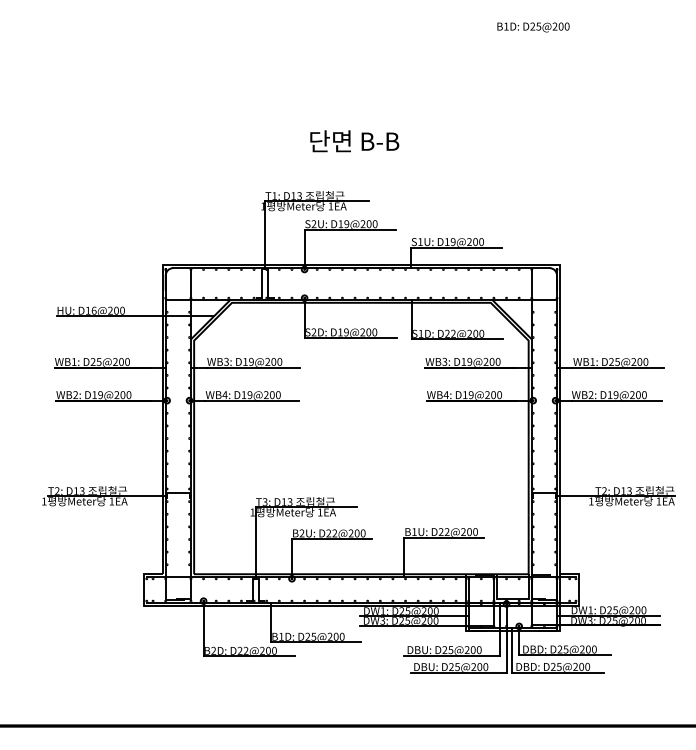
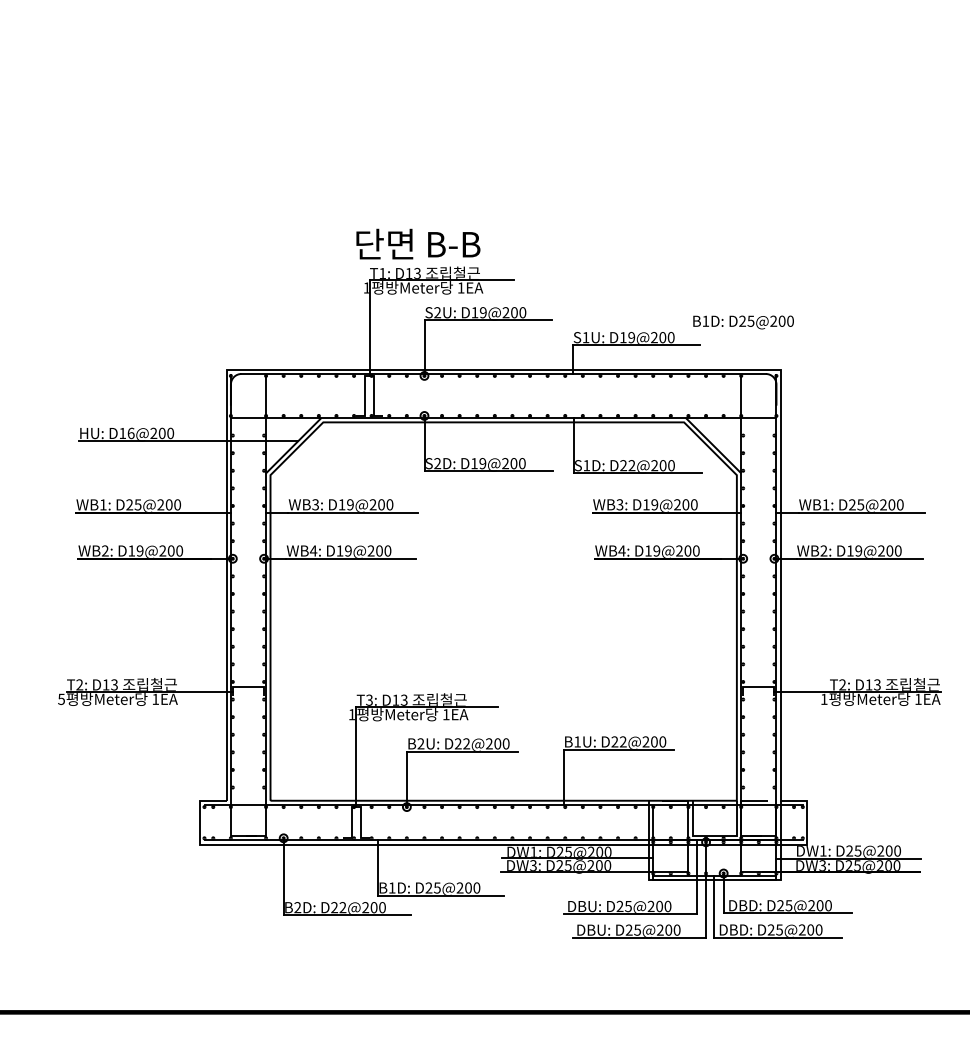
text: (533, 27) -> (743, 322), moved
text: (354, 140) -> (418, 243), moved
text: (44, 501) -> (61, 699), 1 -> 5

